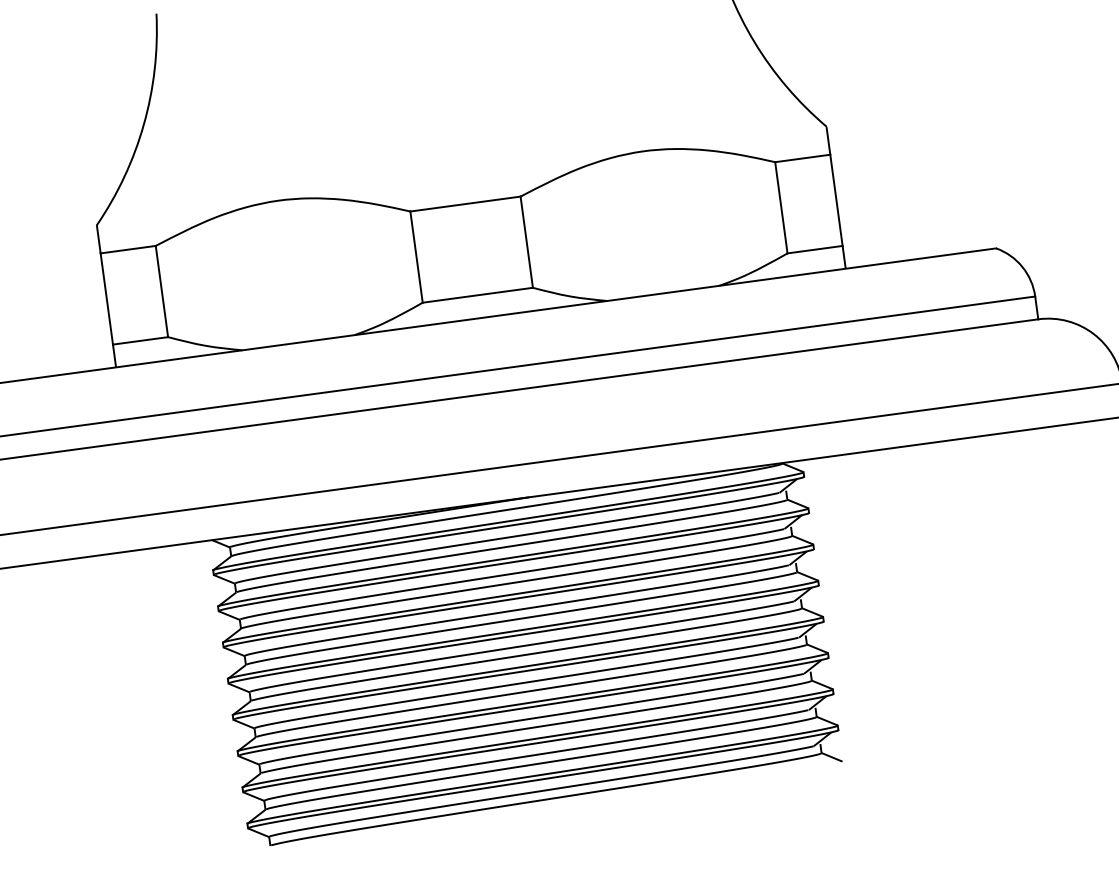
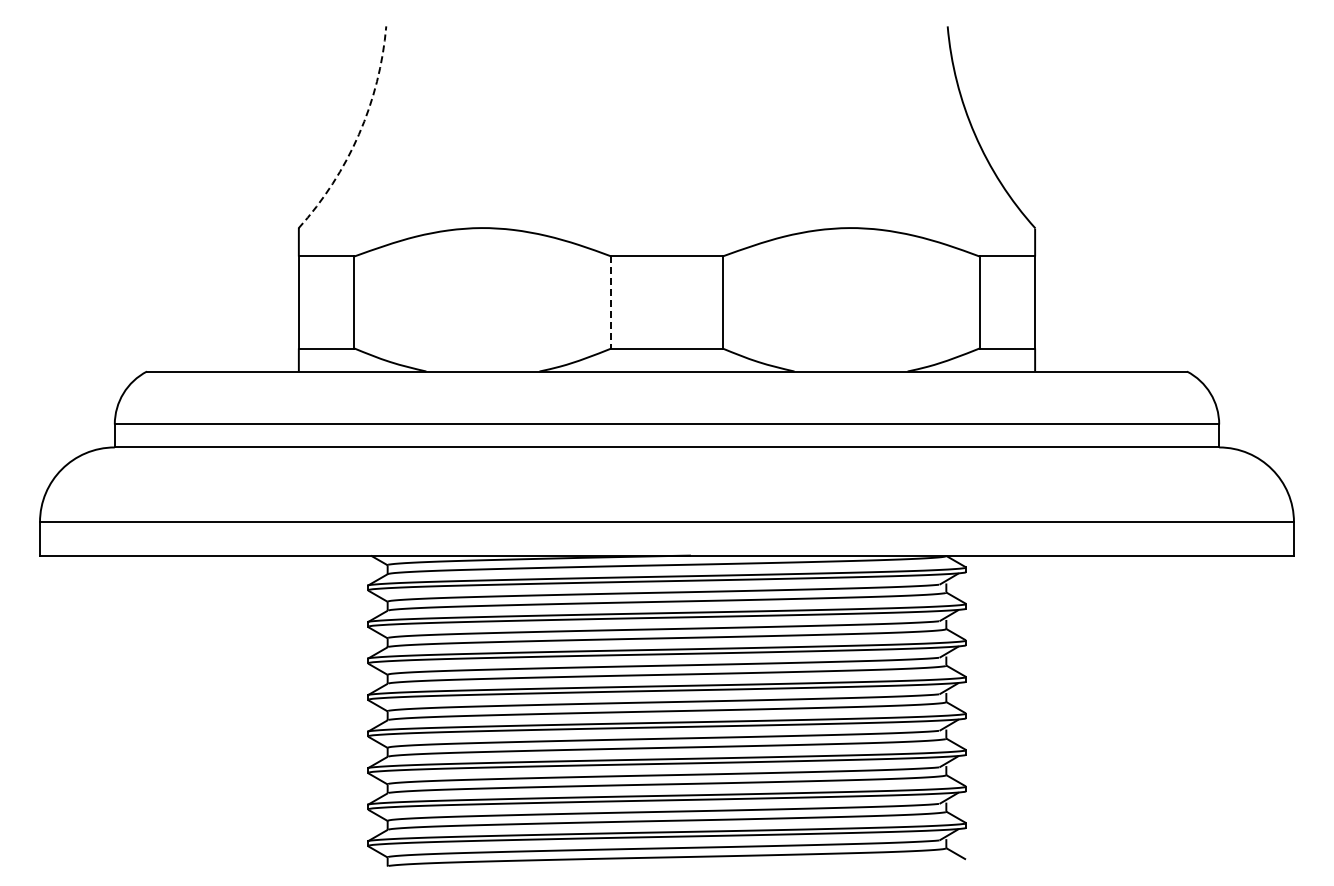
arc: (143, 124) -> (358, 134), solid -> dashed
line: (416, 257) -> (611, 302), solid -> dashed

